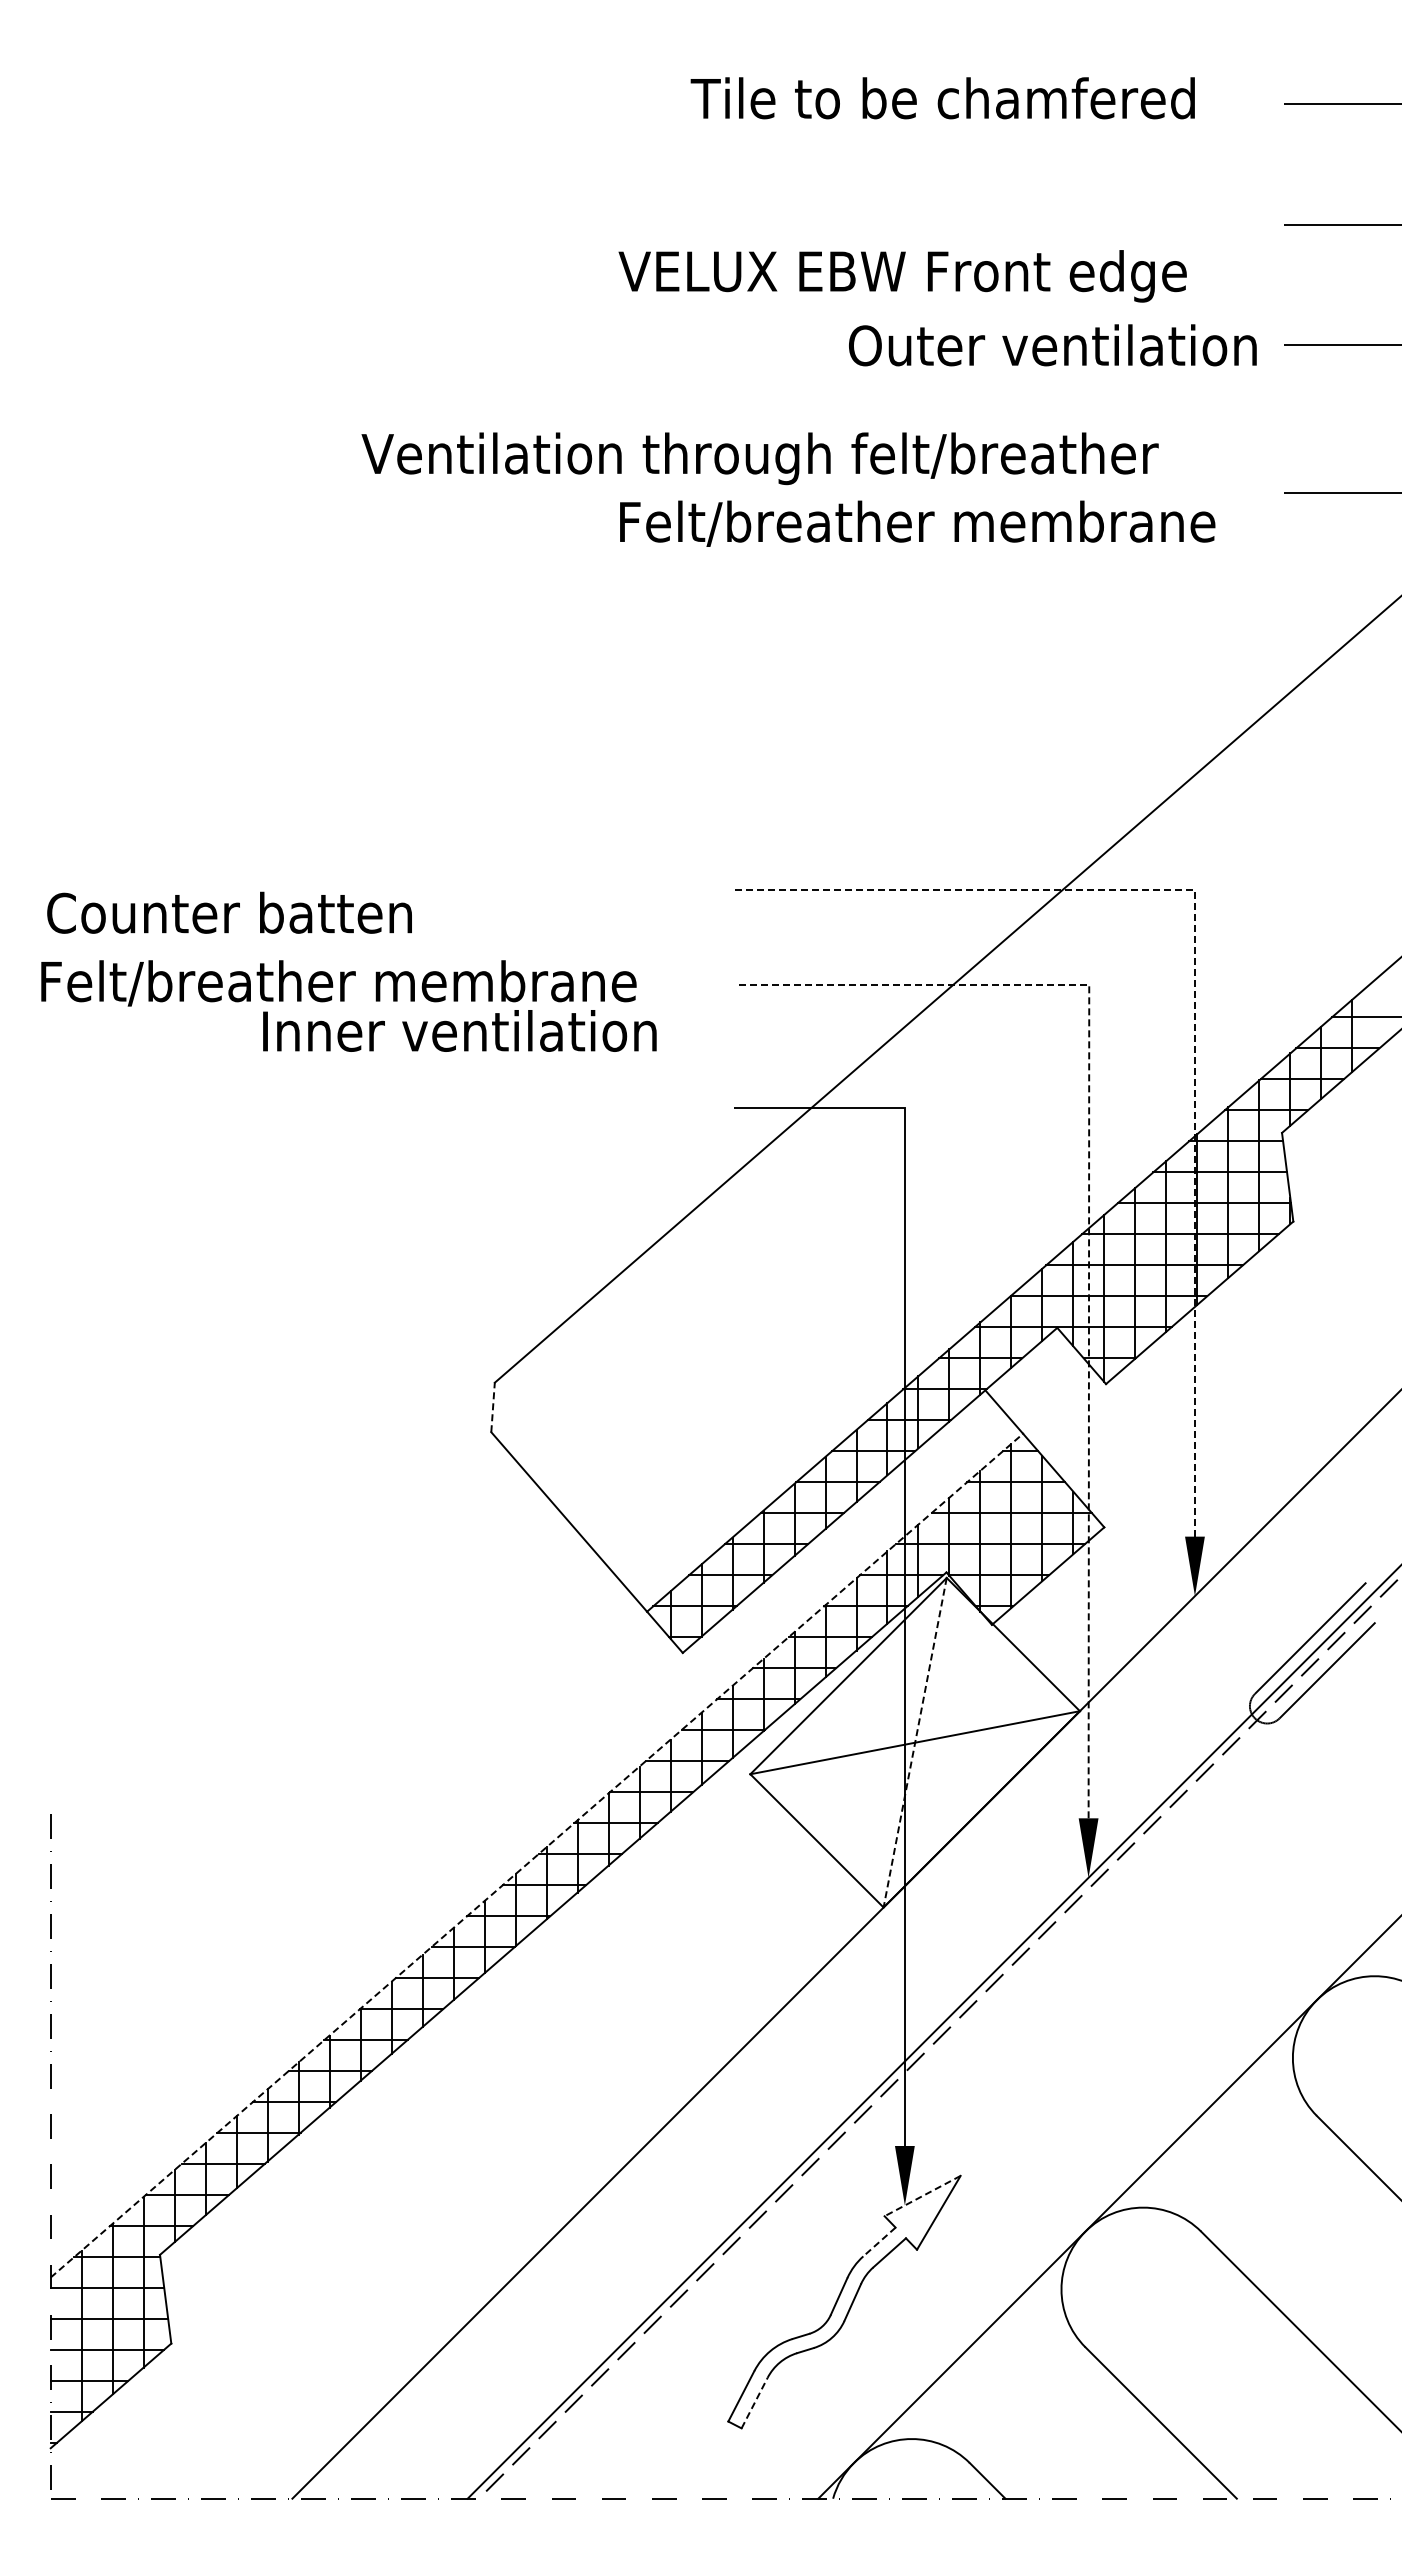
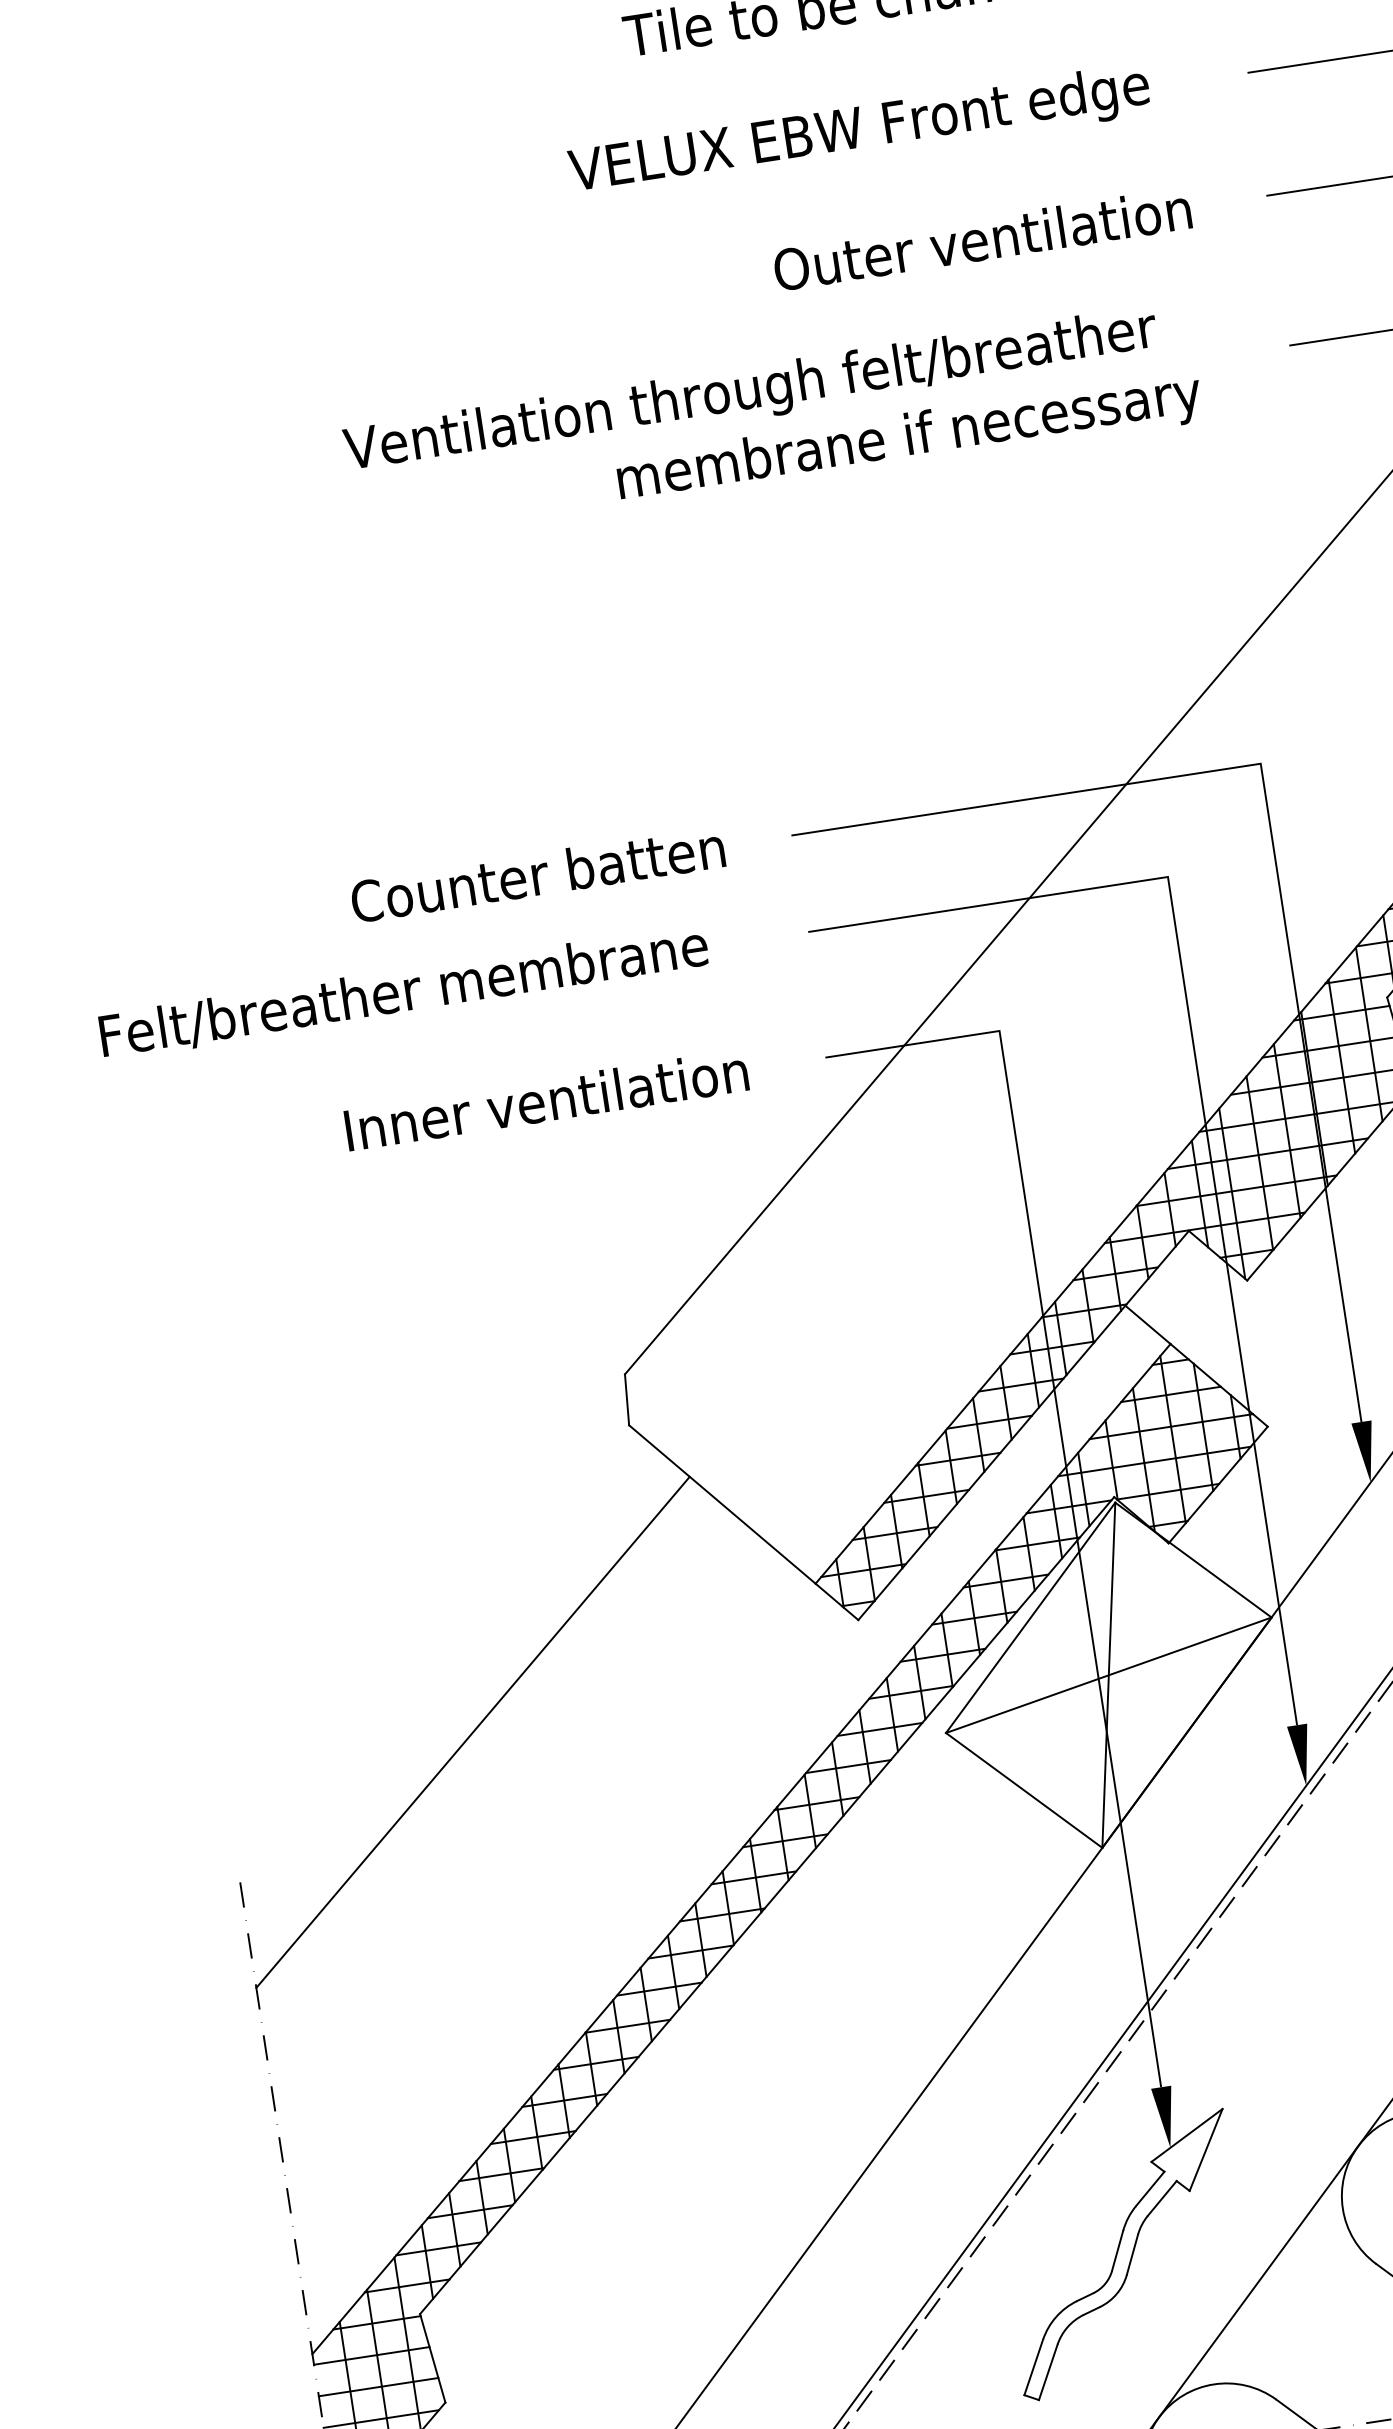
text: (902, 276) -> (859, 132), moved
text: (1052, 345) -> (982, 239), moved
text: (917, 526) -> (921, 437), Felt/breather membrane -> membrane if necessary
text: (229, 912) -> (537, 874), moved
line: (1194, 981) -> (1274, 857), dashed -> solid
text: (459, 1030) -> (546, 1099), moved
line: (1089, 1223) -> (1205, 1119), dashed -> solid
line: (493, 1407) -> (627, 1399), dashed -> solid
line: (295, 1703) -> (472, 1731), added
line: (915, 1742) -> (1109, 1674), dashed -> solid
line: (536, 1855) -> (741, 1849), dashed -> solid
line: (922, 2196) -> (1186, 2135), dashed -> solid
line: (879, 2241) -> (1150, 2188), dashed -> solid
line: (754, 2402) -> (1048, 2371), dashed -> solid

